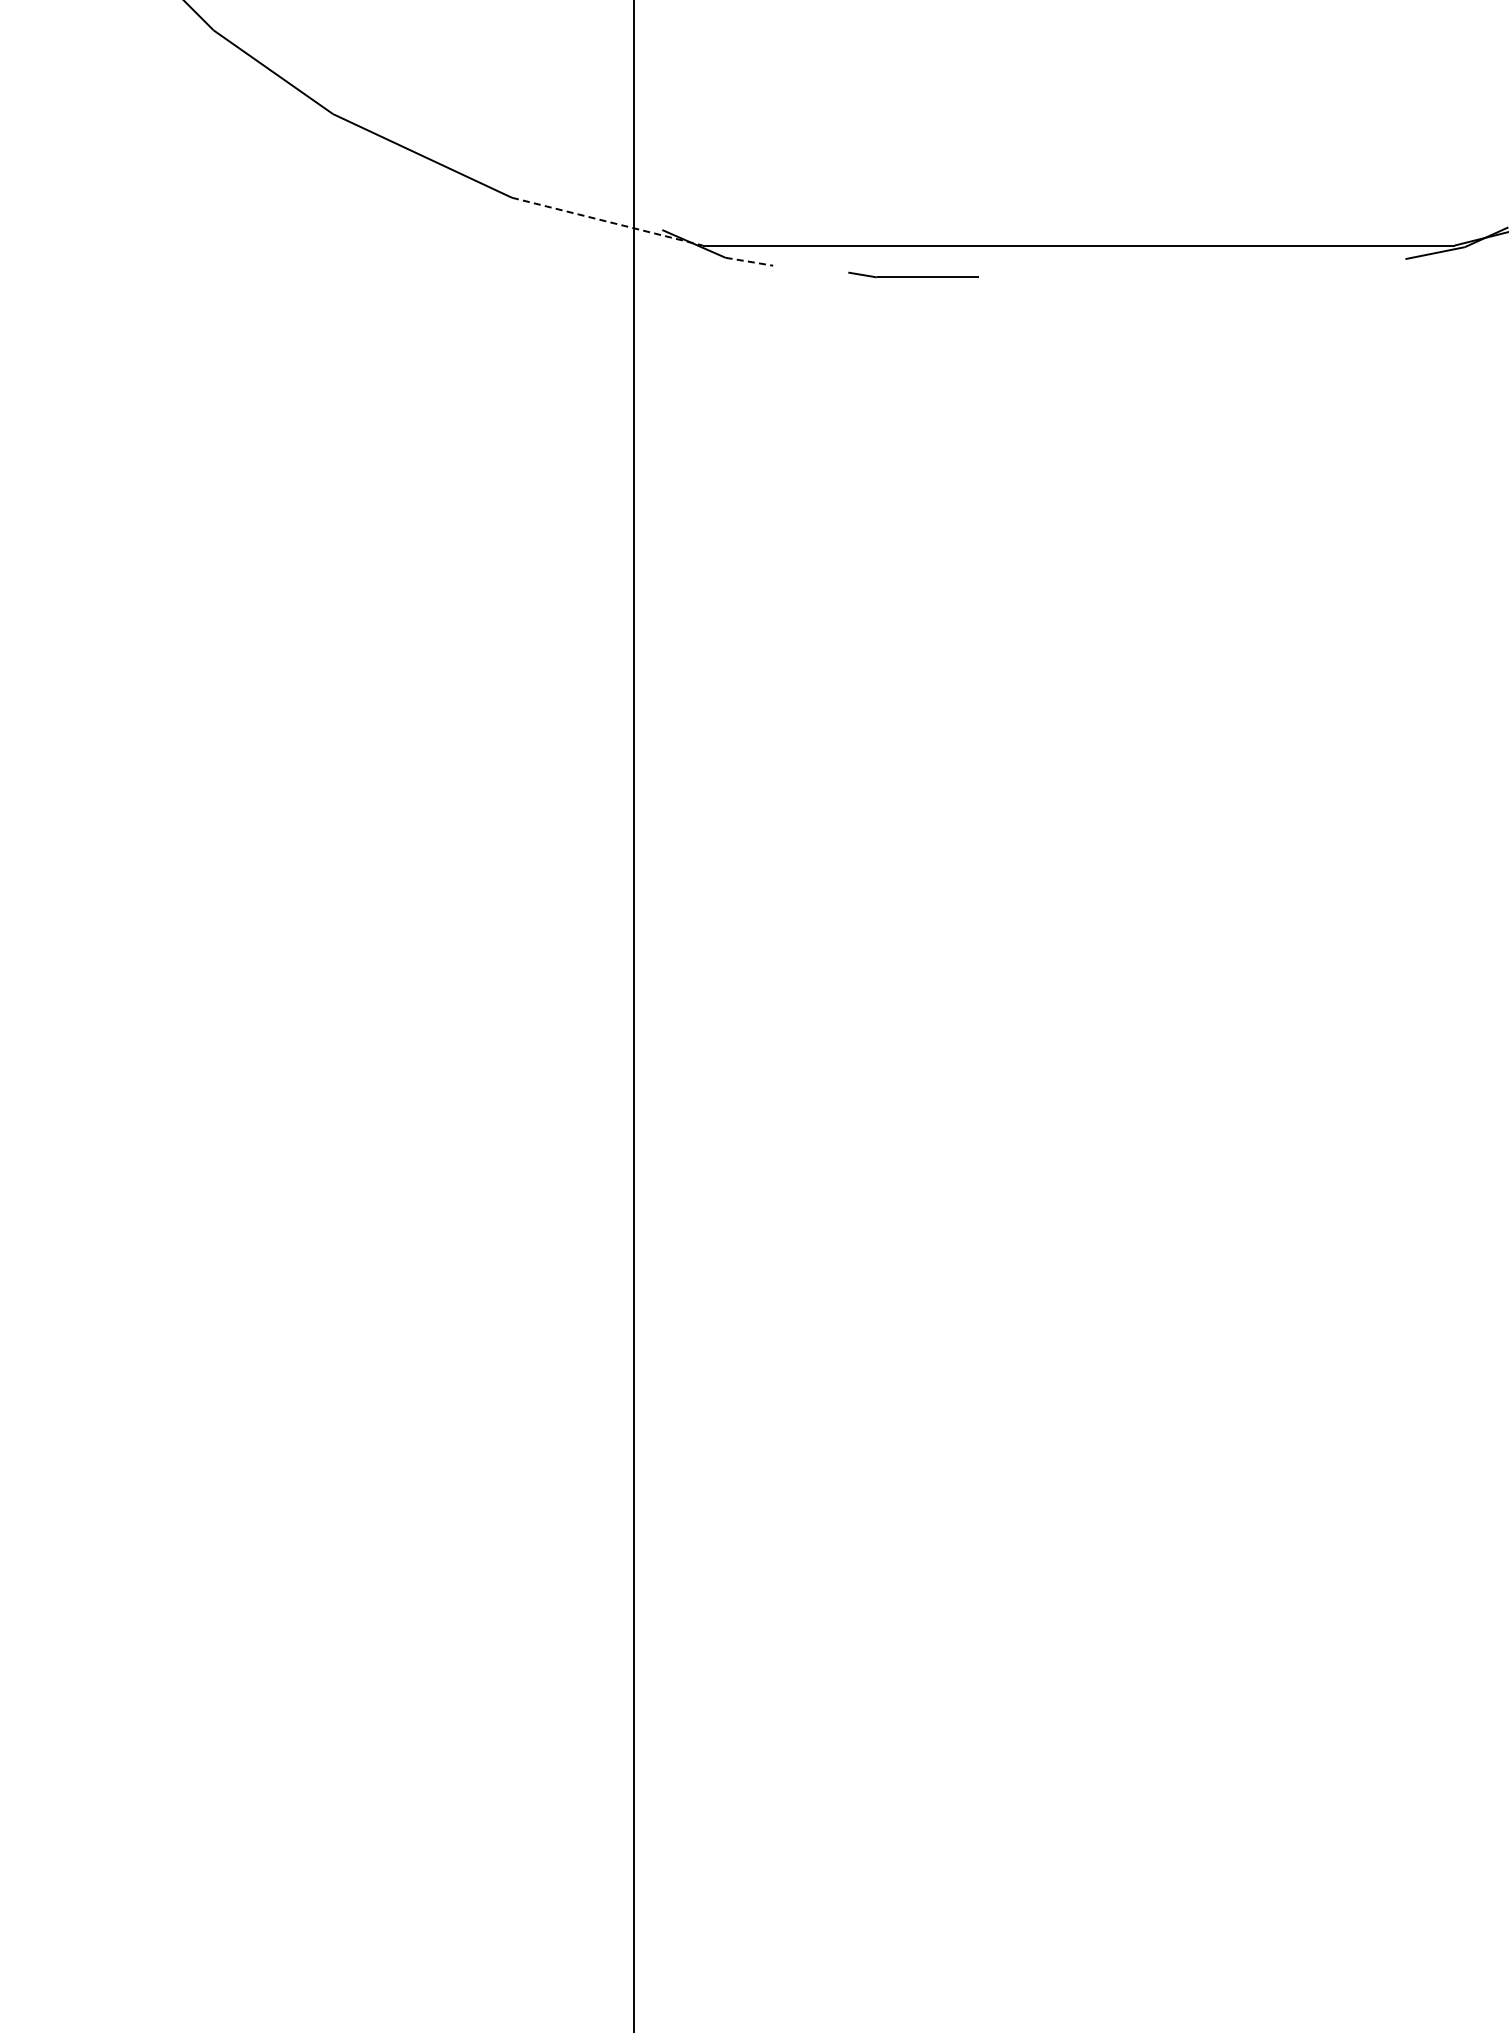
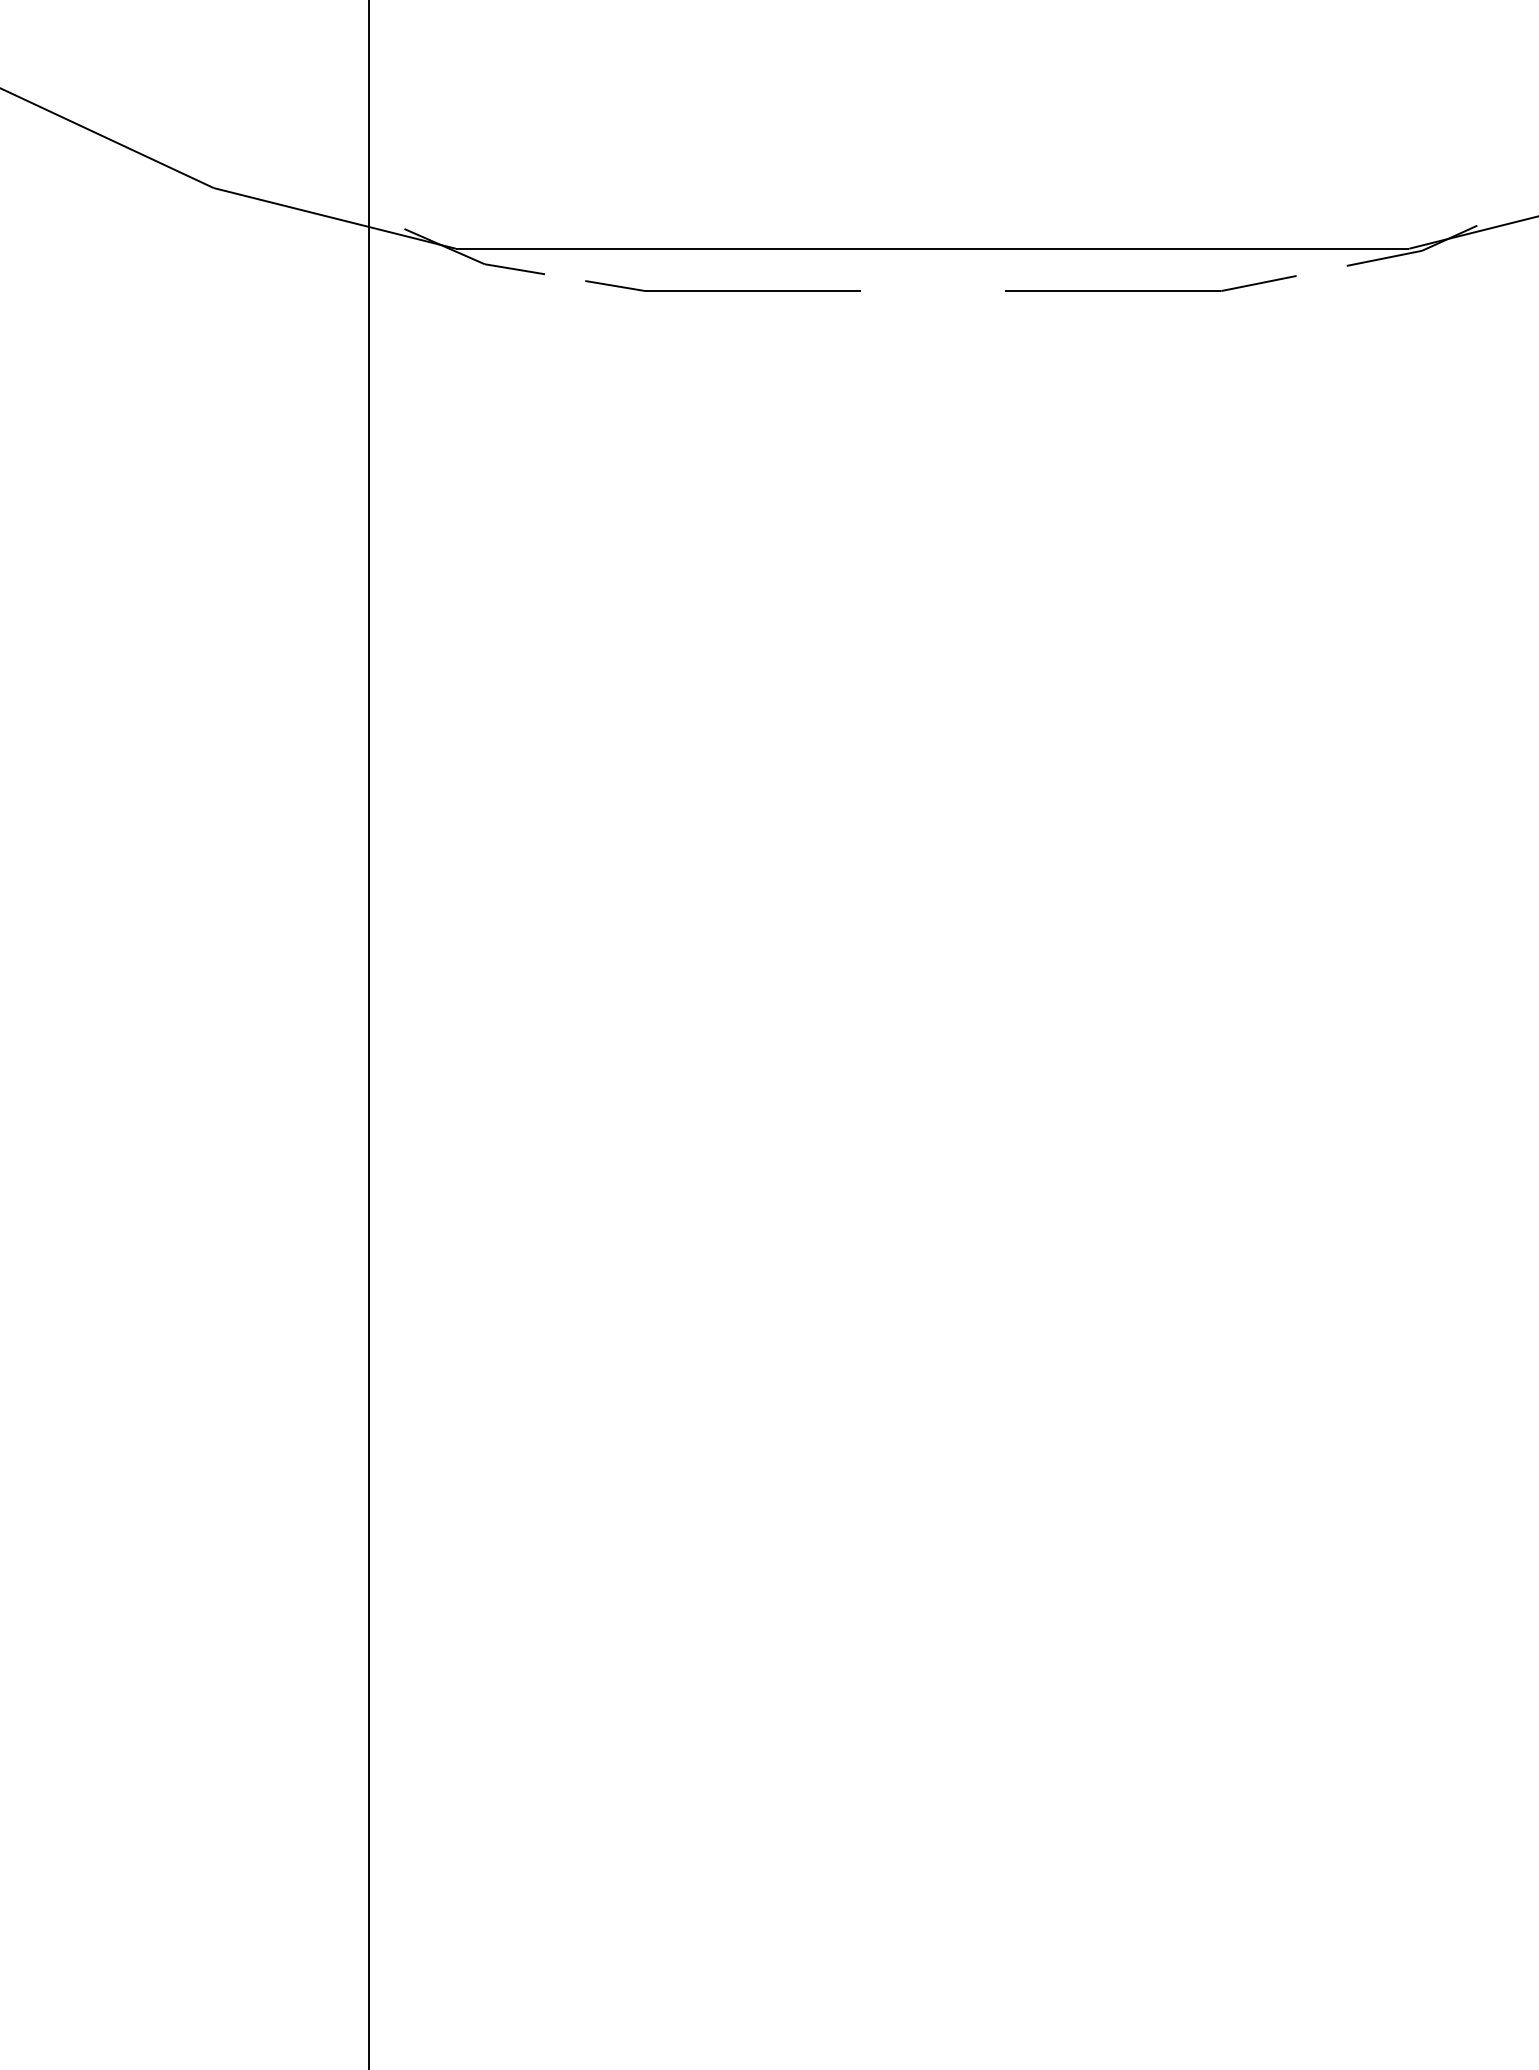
line: (607, 221) -> (334, 218), dashed -> solid
line: (749, 261) -> (515, 268), dashed -> solid
part: (1250, 272) -> (1150, 282), added
part: (913, 274) -> (722, 285), size x1.67

